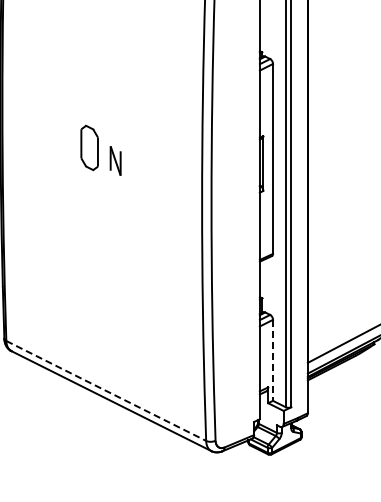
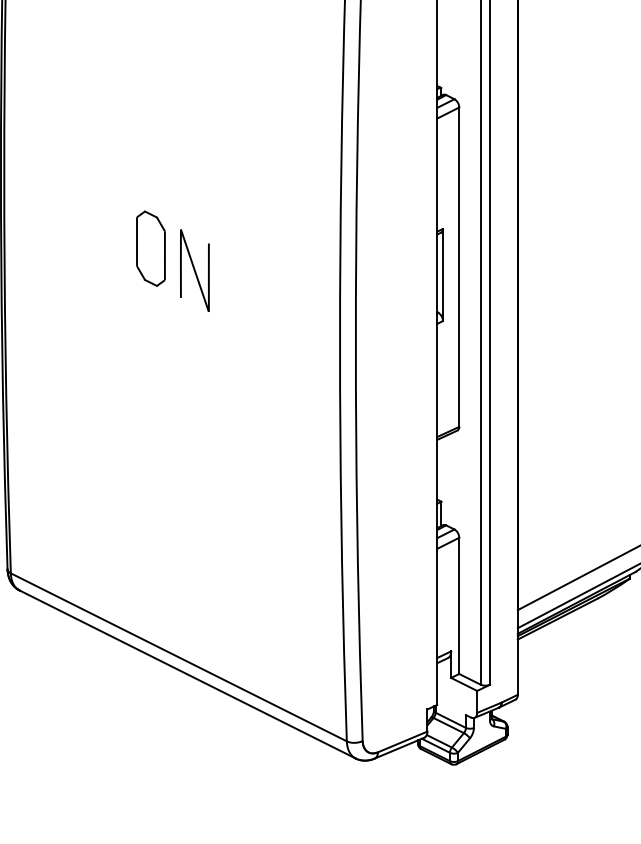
part: (115, 160) -> (194, 269), size x1.67
line: (273, 360) -> (460, 606), dashed -> solid
line: (106, 390) -> (179, 656), dashed -> solid

